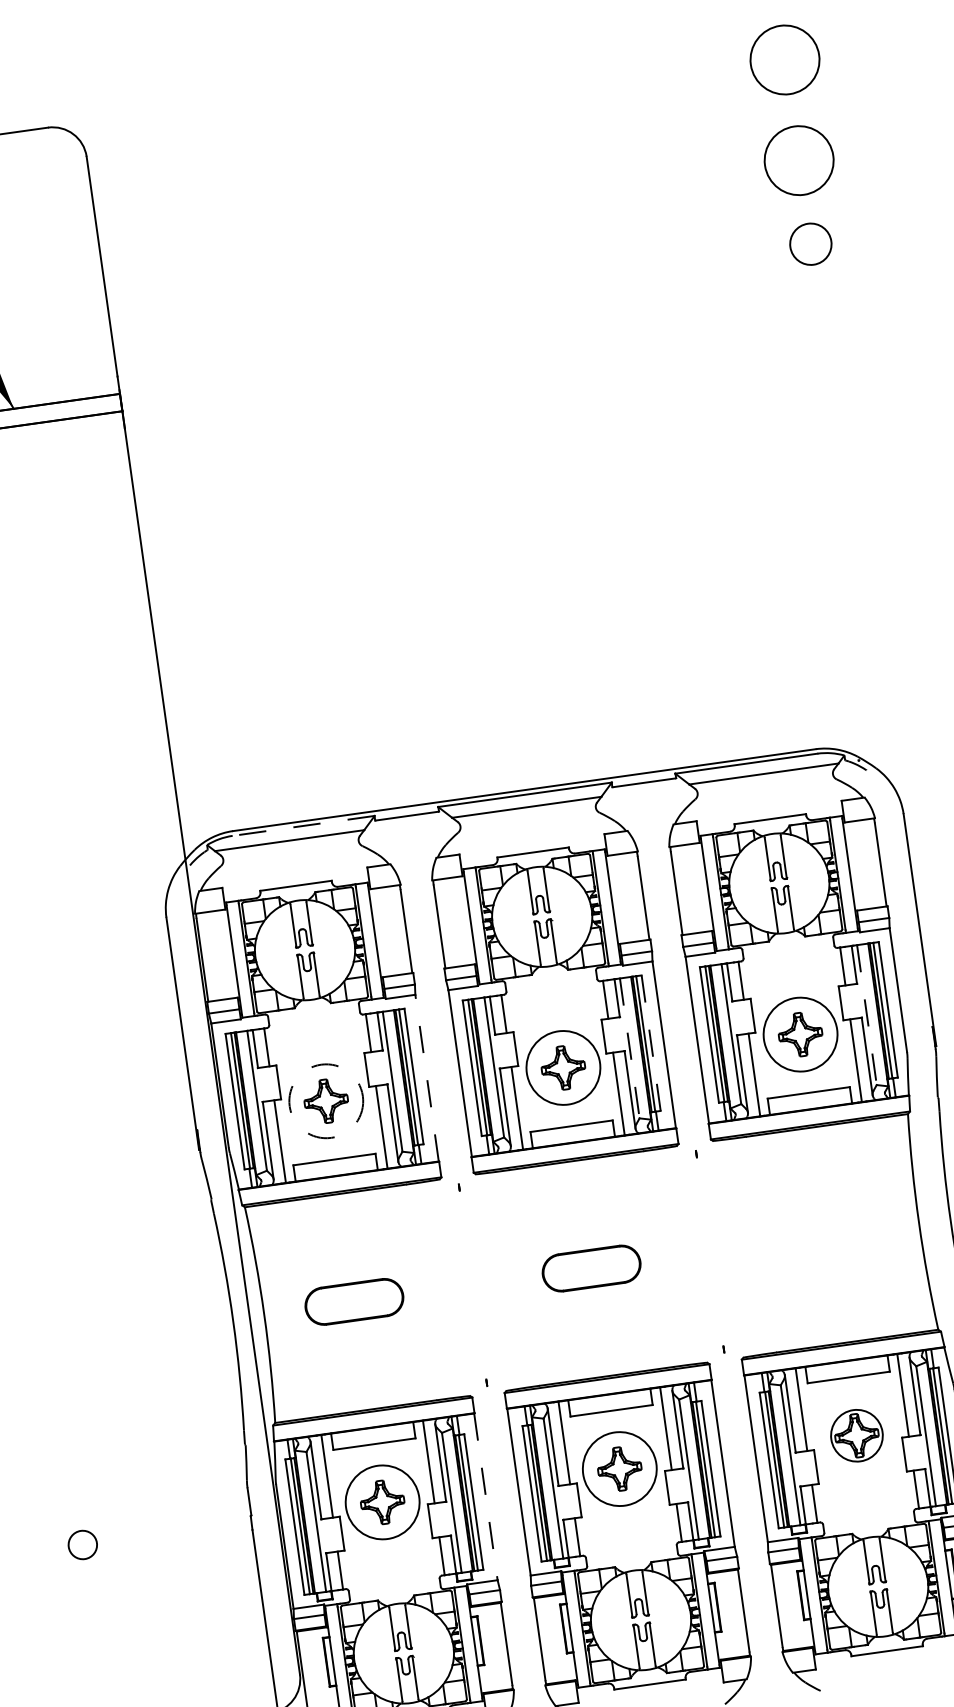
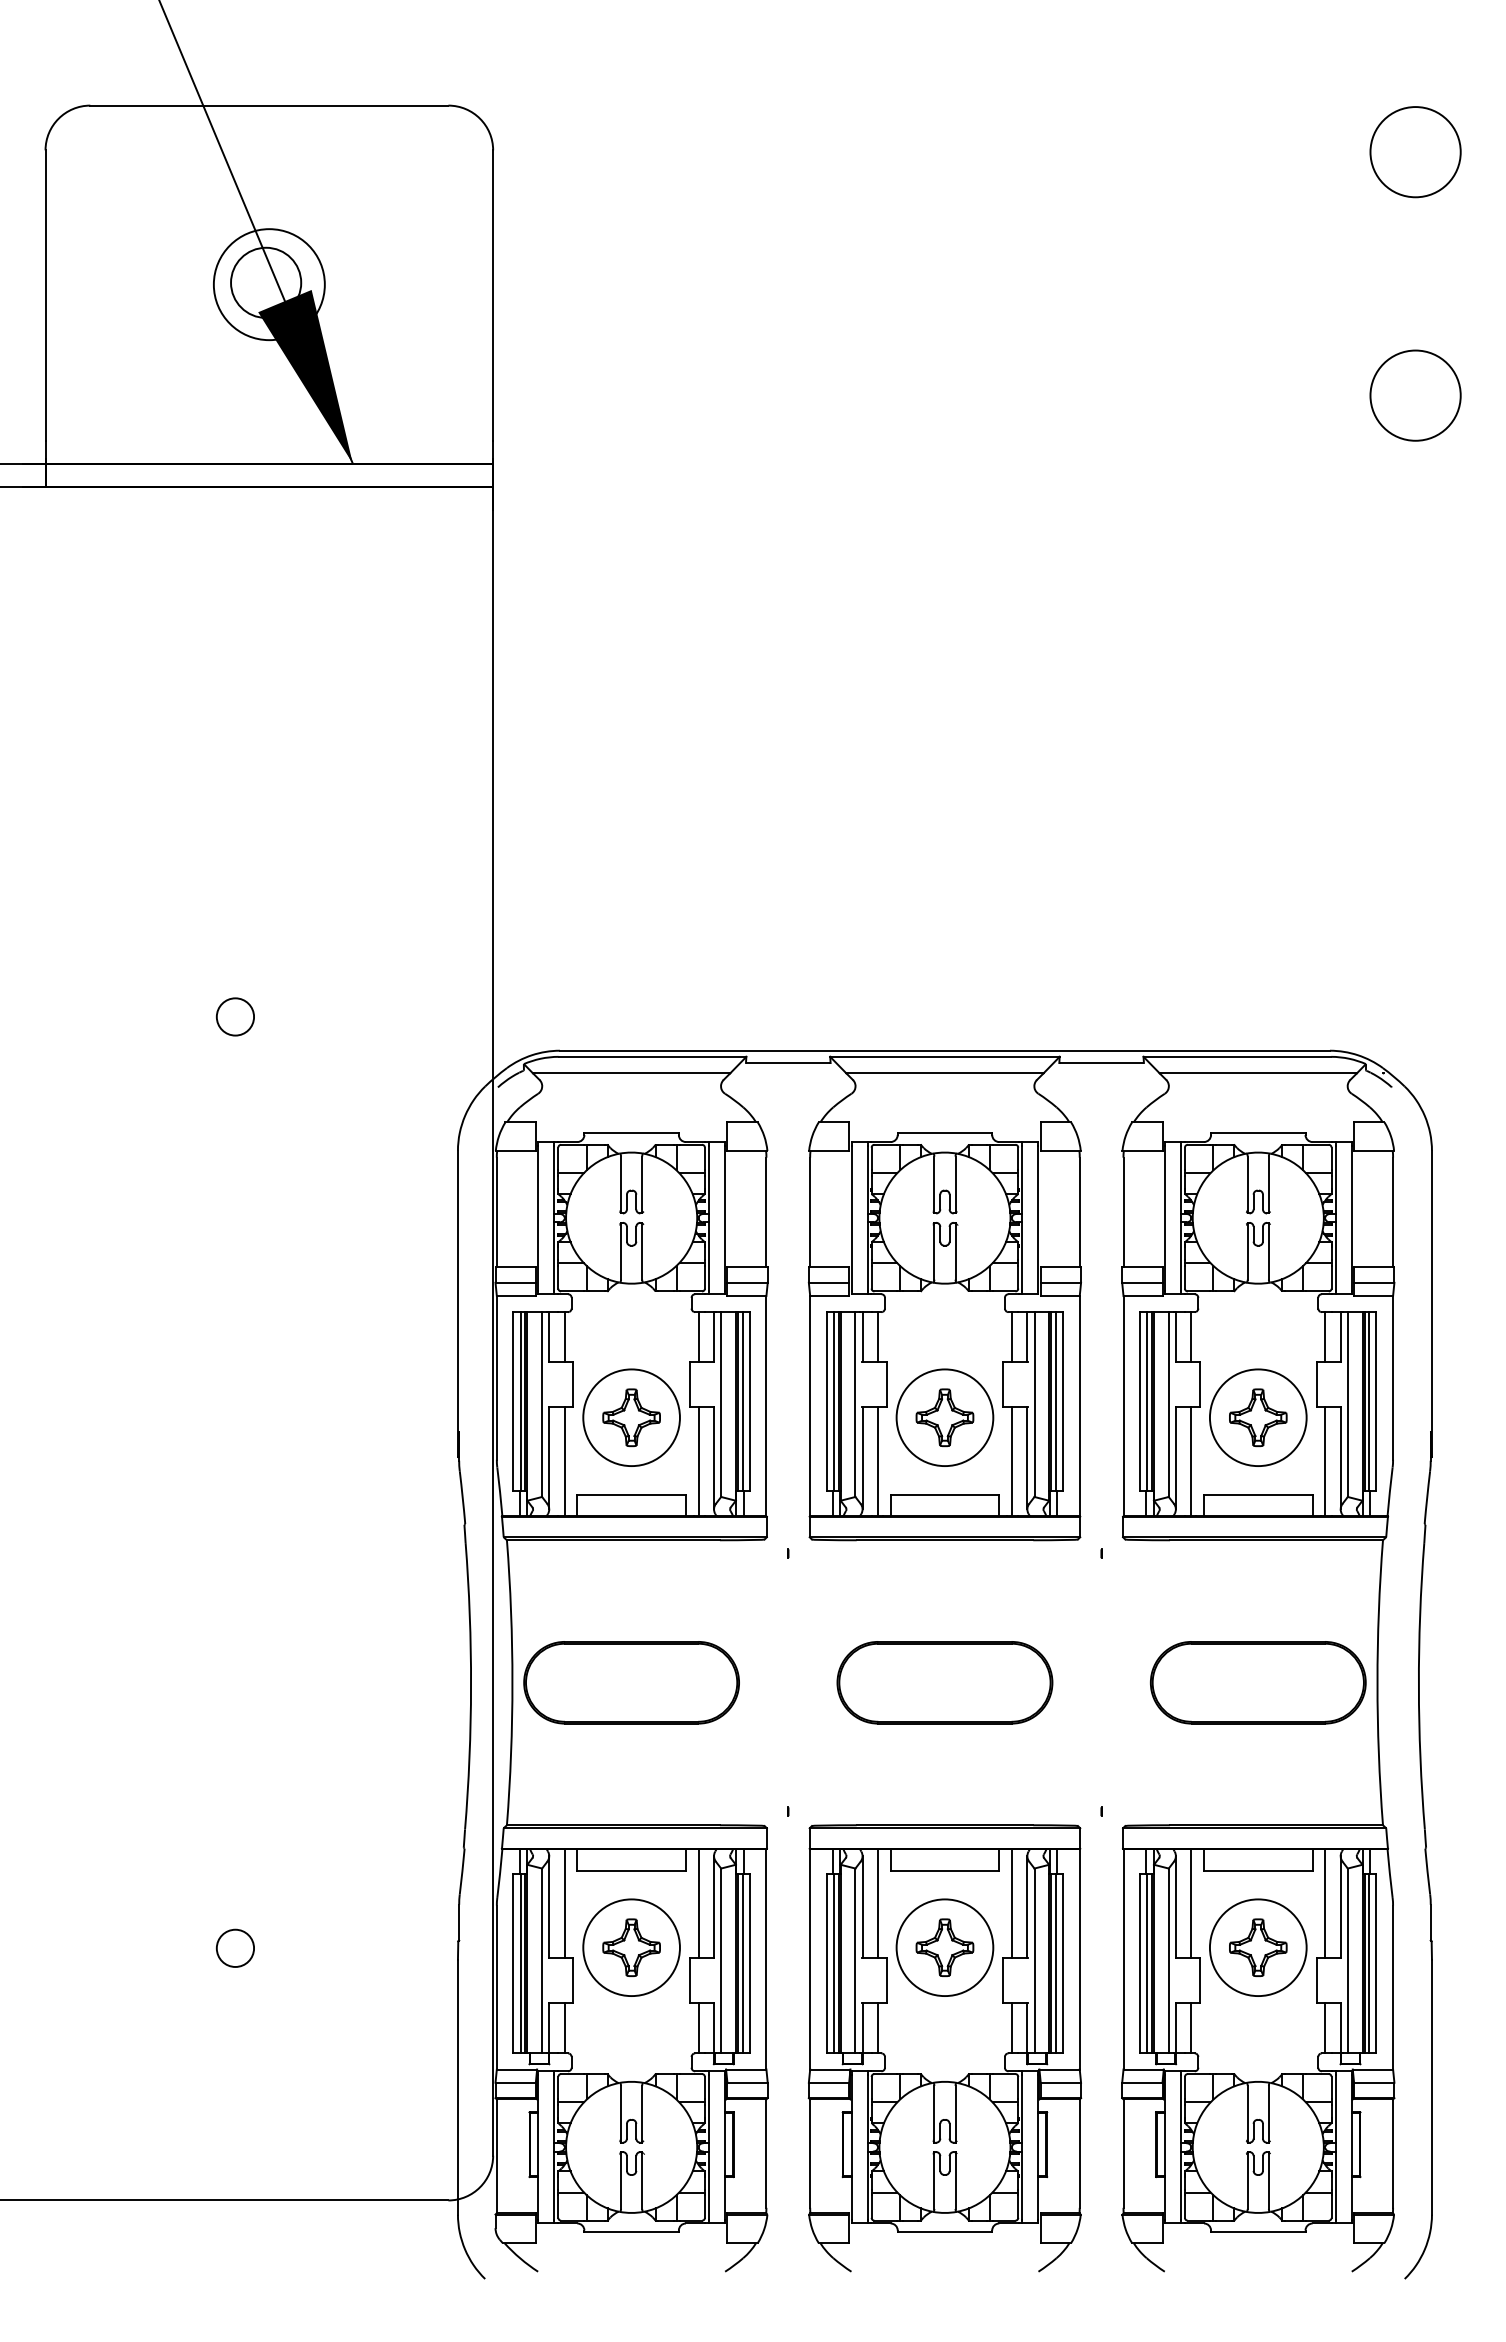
circle: (799, 160) -> (1415, 285), removed
circle: (810, 244) -> (1415, 395), size x1.67
line: (303, 825) -> (652, 1056), dashed -> solid
line: (866, 1015) -> (1347, 1405), dashed -> solid
line: (651, 1043) -> (1063, 1401), dashed -> solid
line: (629, 1049) -> (1034, 1405), dashed -> solid
line: (427, 1077) -> (766, 1405), dashed -> solid
circle: (326, 1101) -> (631, 1417), dashed -> solid
part: (828, 1234) -> (1258, 1682), added
part: (591, 1268) -> (944, 1682), size x1.67
part: (354, 1301) -> (631, 1682), size x1.67
circle: (856, 1435) -> (1257, 1947), size x1.43
line: (485, 1496) -> (766, 1959), dashed -> solid

